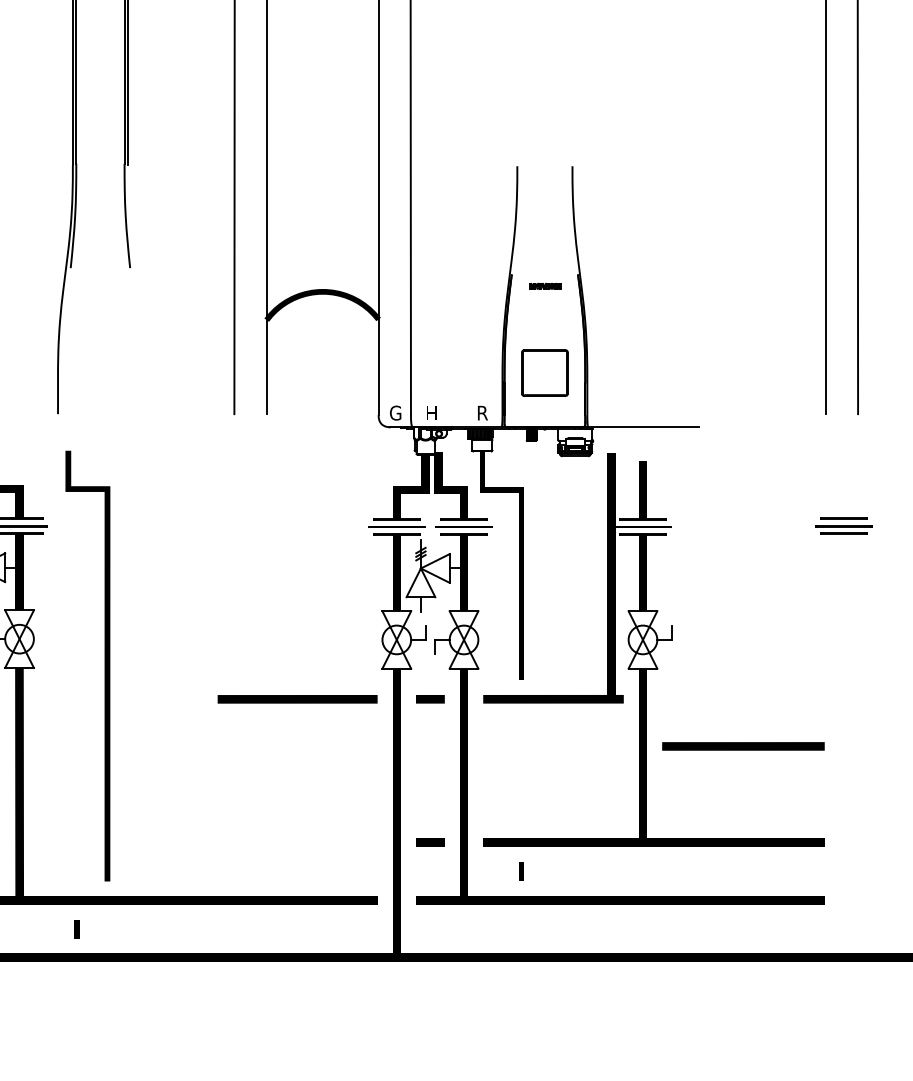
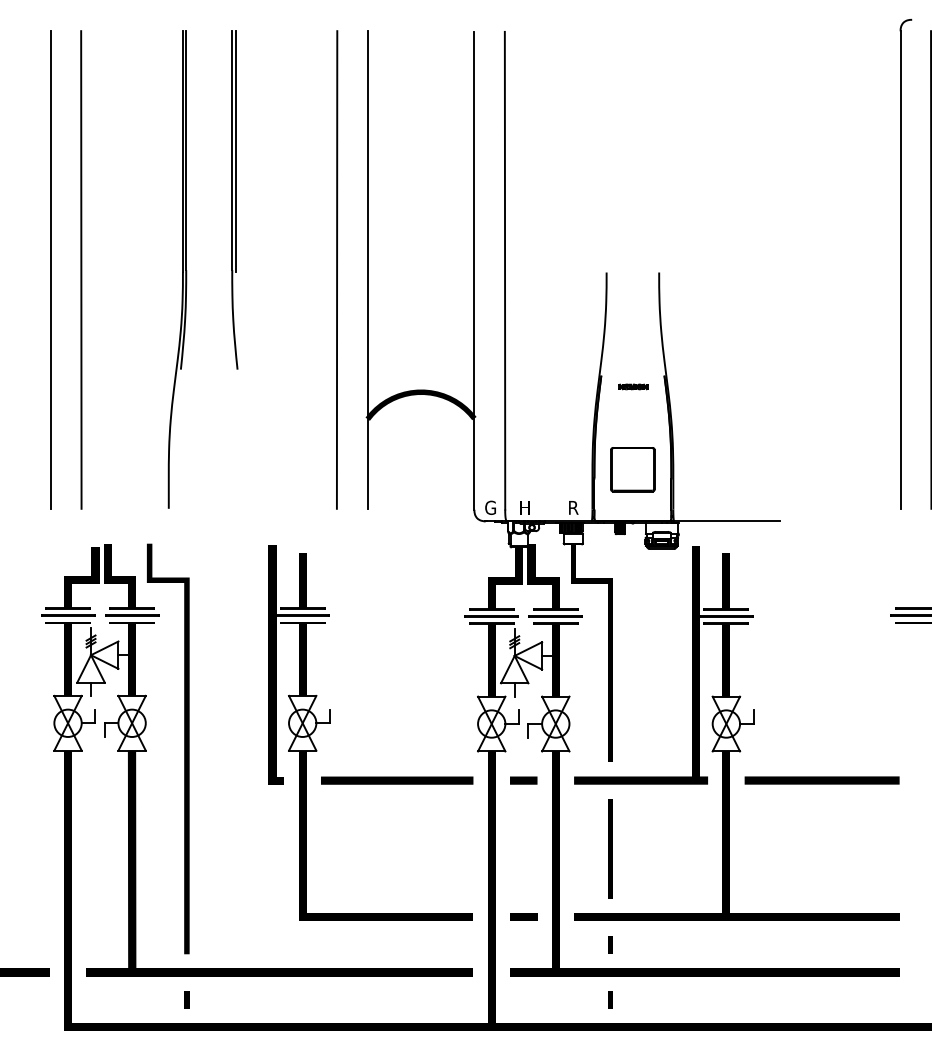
part: (227, 639) -> (330, 723), added
line: (104, 665) -> (184, 748), moved
line: (742, 746) -> (821, 780), moved
line: (521, 770) -> (610, 848), added
line: (521, 928) -> (610, 999), added

